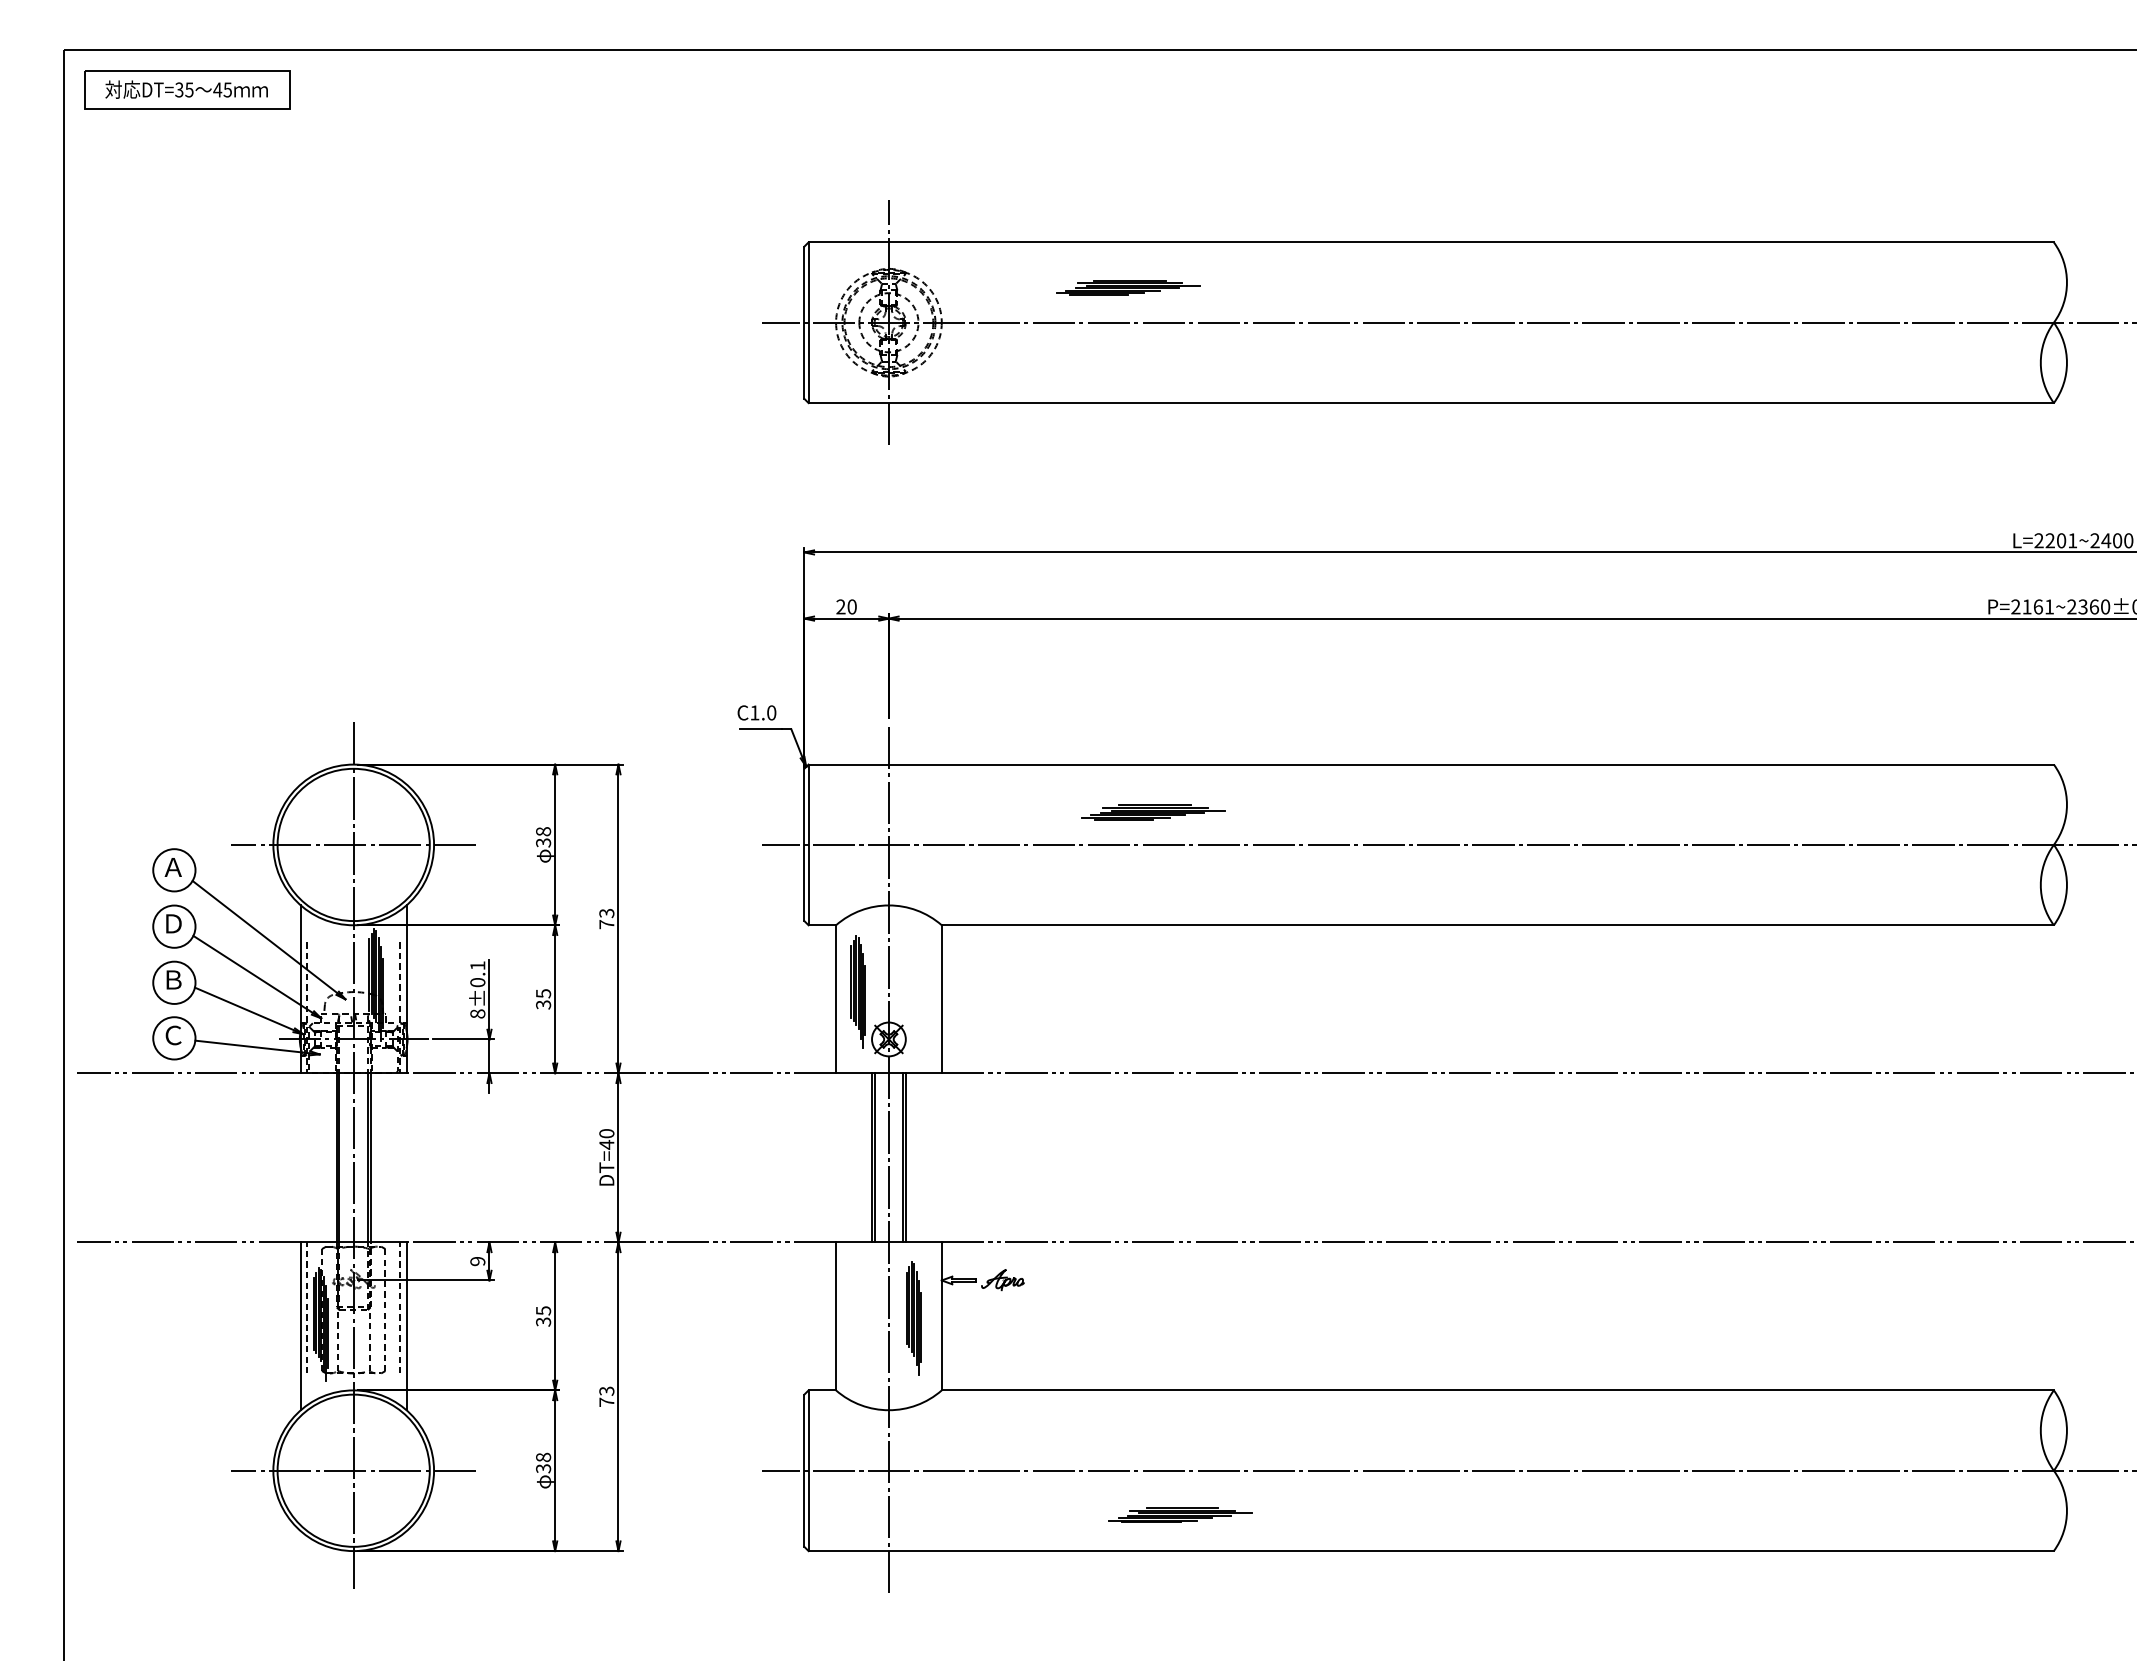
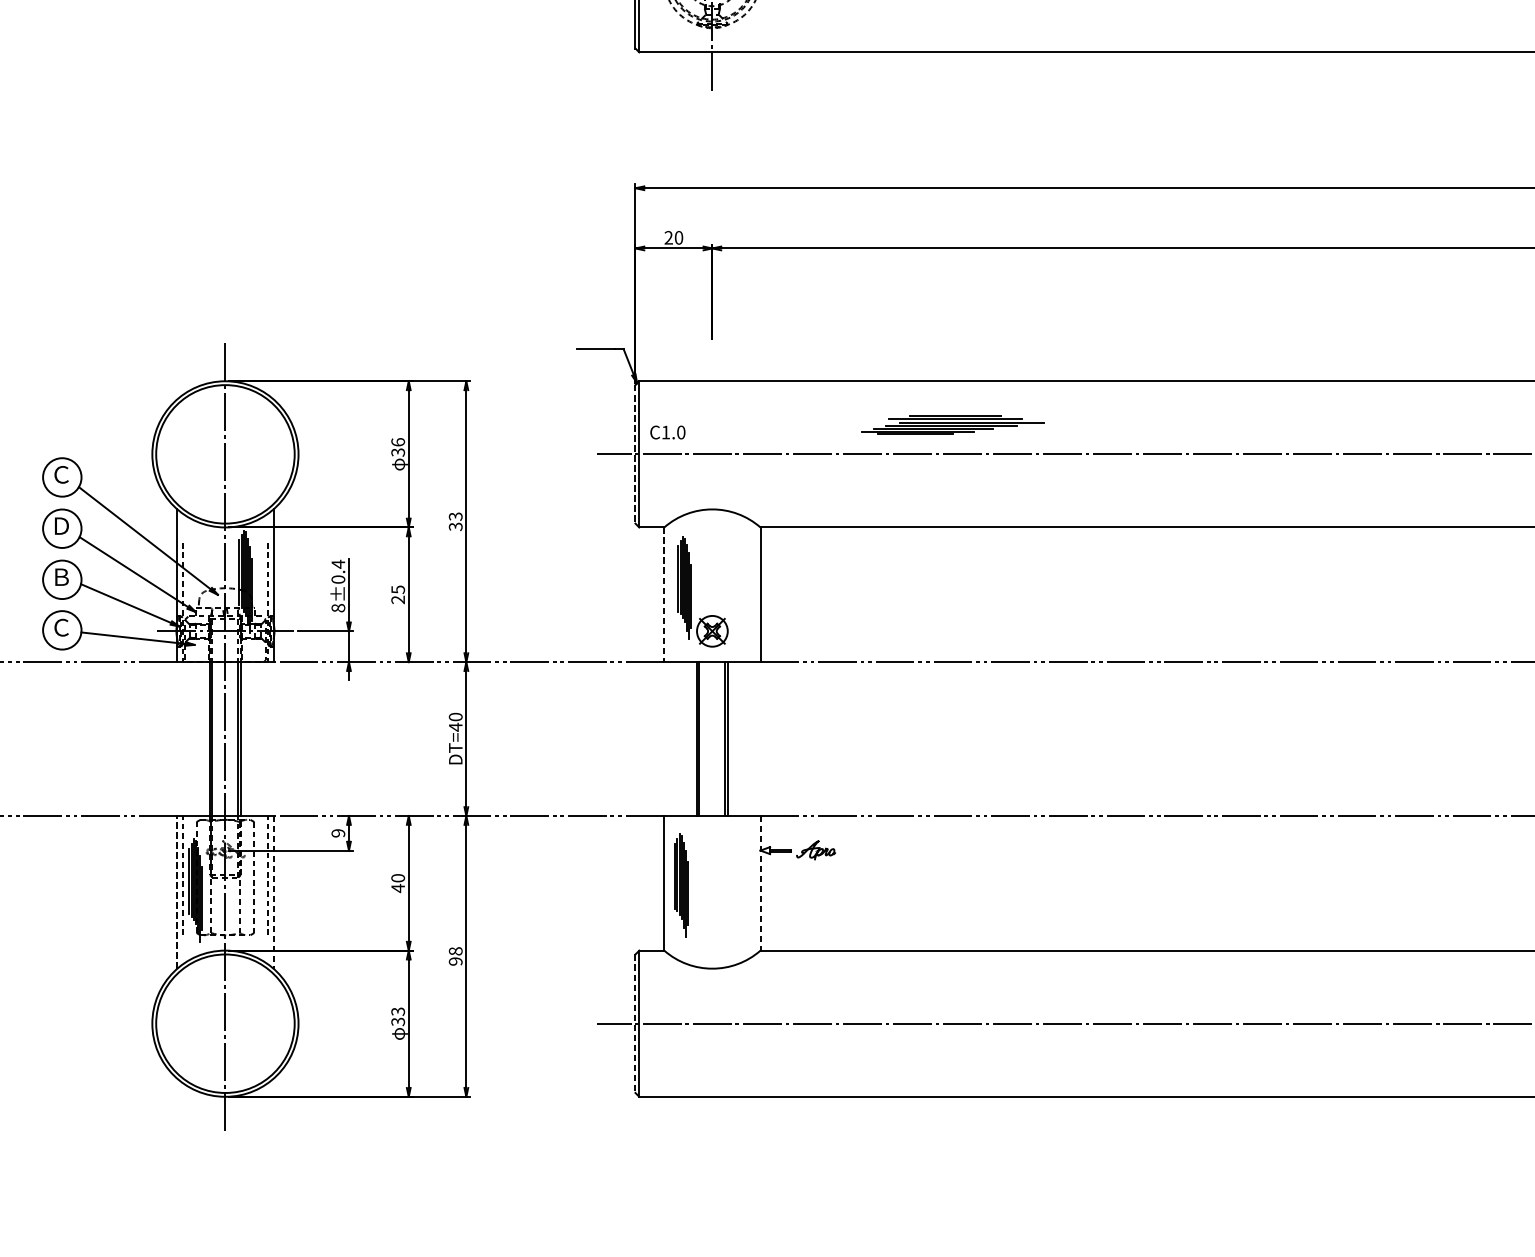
text: (756, 712) -> (667, 432), moved
part: (1153, 812) -> (953, 424), size x1.4
text: (543, 831) -> (398, 442), 38 -> 36
line: (353, 844) -> (225, 453), removed
line: (804, 845) -> (635, 454), solid -> dashed
text: (172, 867) -> (60, 474), Ａ -> Ｃ
text: (606, 924) -> (455, 526), 73 -> 33
text: (477, 965) -> (338, 564), 8±0.1 -> 8±0.4
line: (836, 999) -> (664, 594), solid -> dashed
text: (543, 1004) -> (398, 599), 35 -> 25
line: (888, 1157) -> (712, 738), removed
text: (543, 1316) -> (398, 883), 35 -> 40
line: (941, 1316) -> (760, 883), solid -> dashed
part: (913, 1318) -> (681, 885), moved
line: (300, 1326) -> (177, 892), solid -> dashed
line: (406, 1326) -> (273, 892), solid -> dashed
text: (606, 1396) -> (455, 956), 73 -> 98
text: (543, 1457) -> (398, 1011), 38 -> 33
line: (353, 1470) -> (225, 1023), removed
line: (804, 1471) -> (635, 1024), solid -> dashed
part: (1180, 1514) -> (977, 1063), removed

